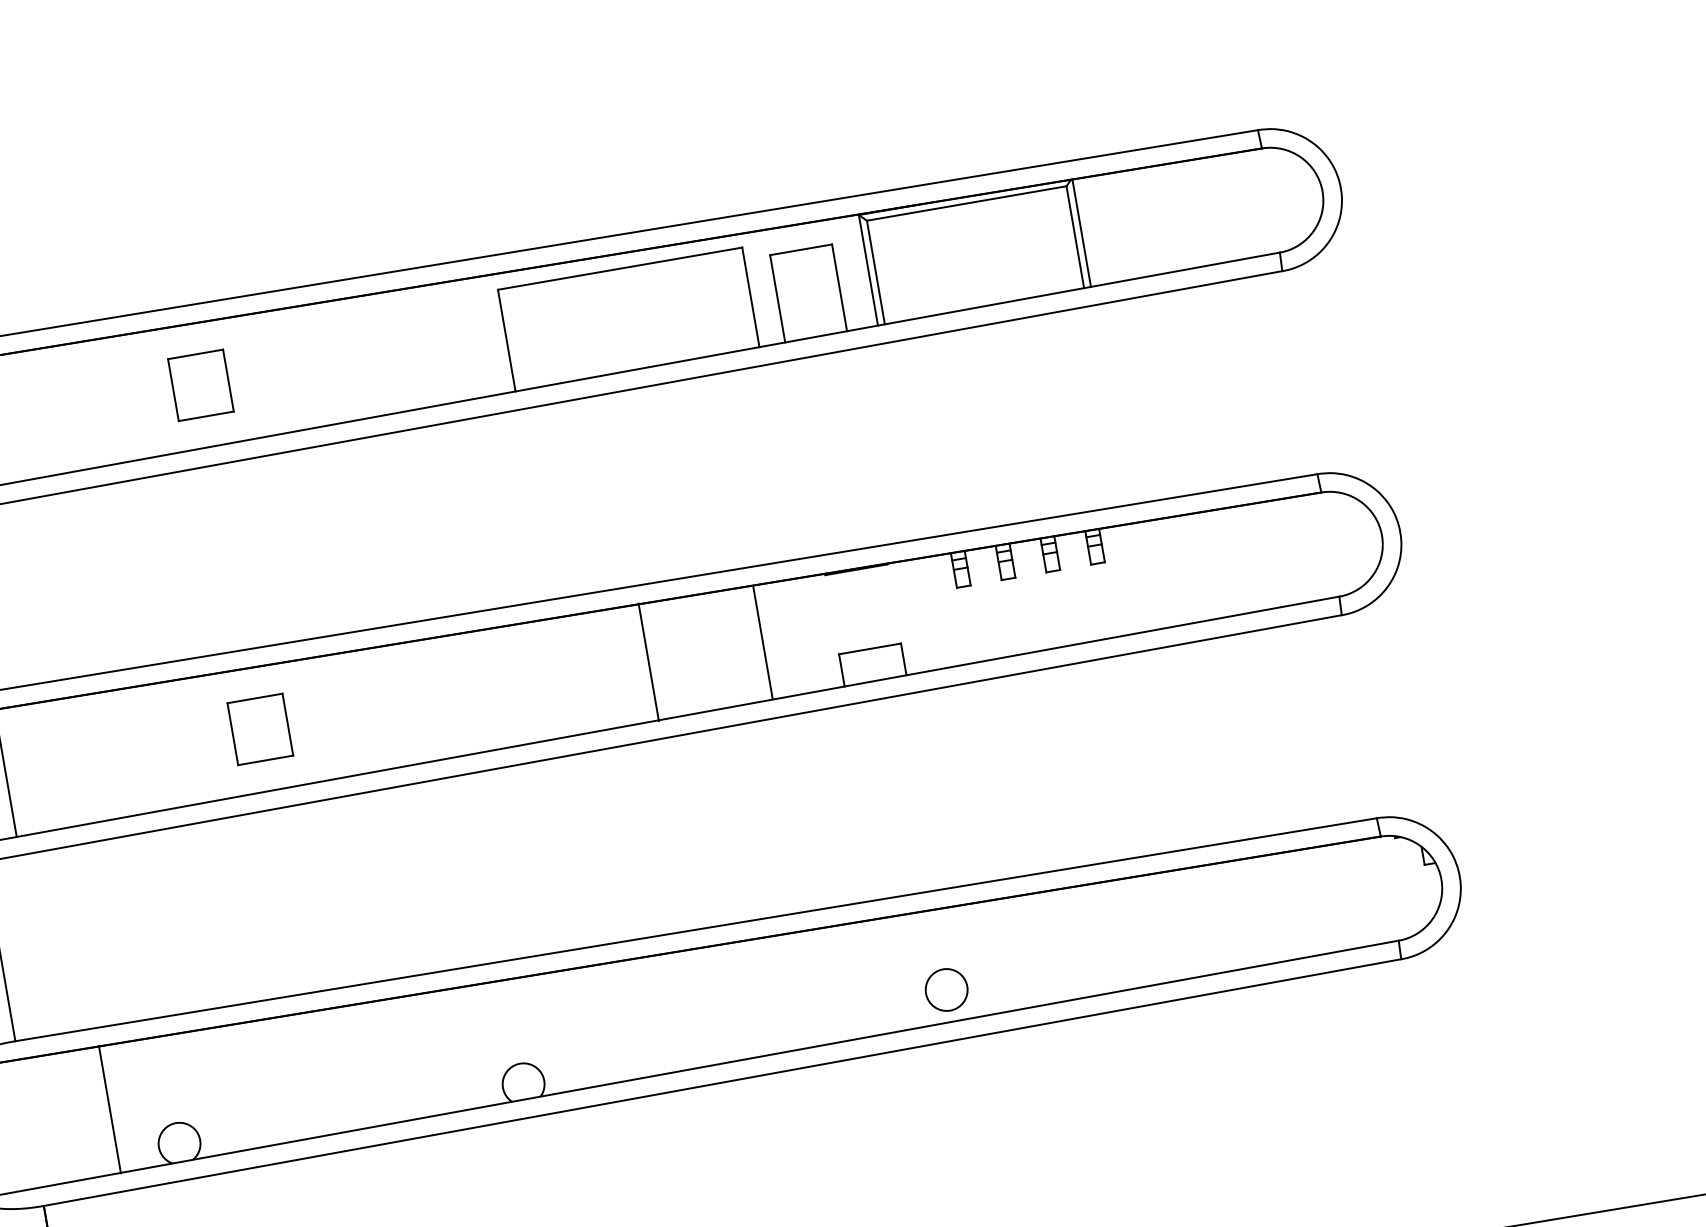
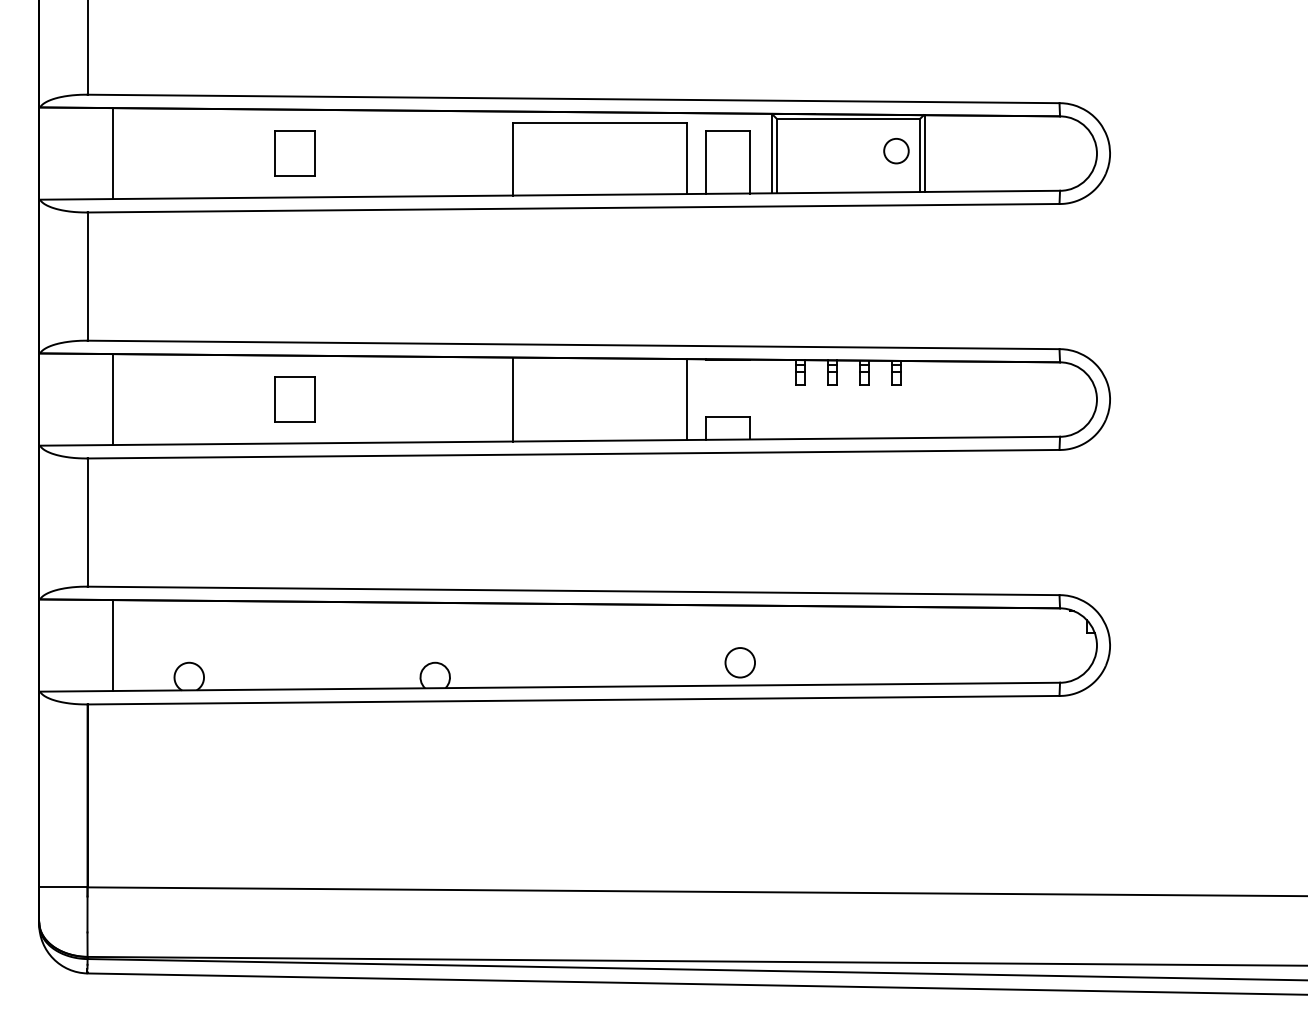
circle: (1041, 237) -> (896, 151), added
line: (763, 642) -> (687, 399), moved
line: (648, 662) -> (512, 399), moved
line: (110, 1109) -> (113, 645), moved

